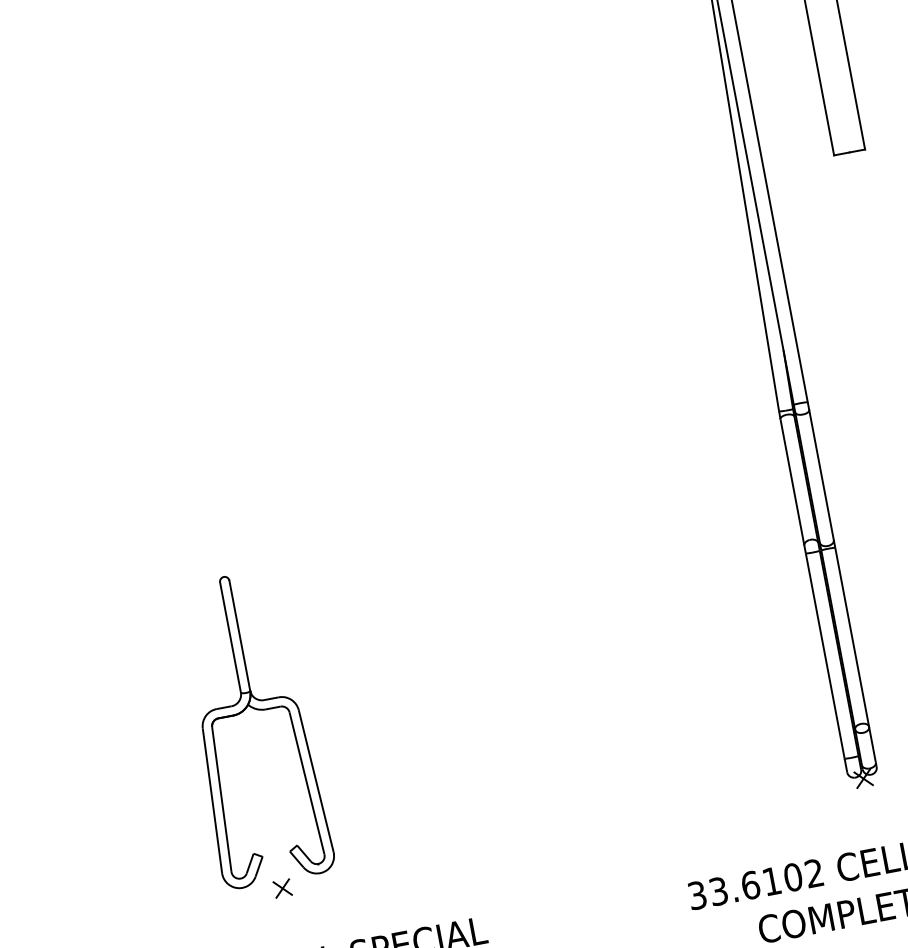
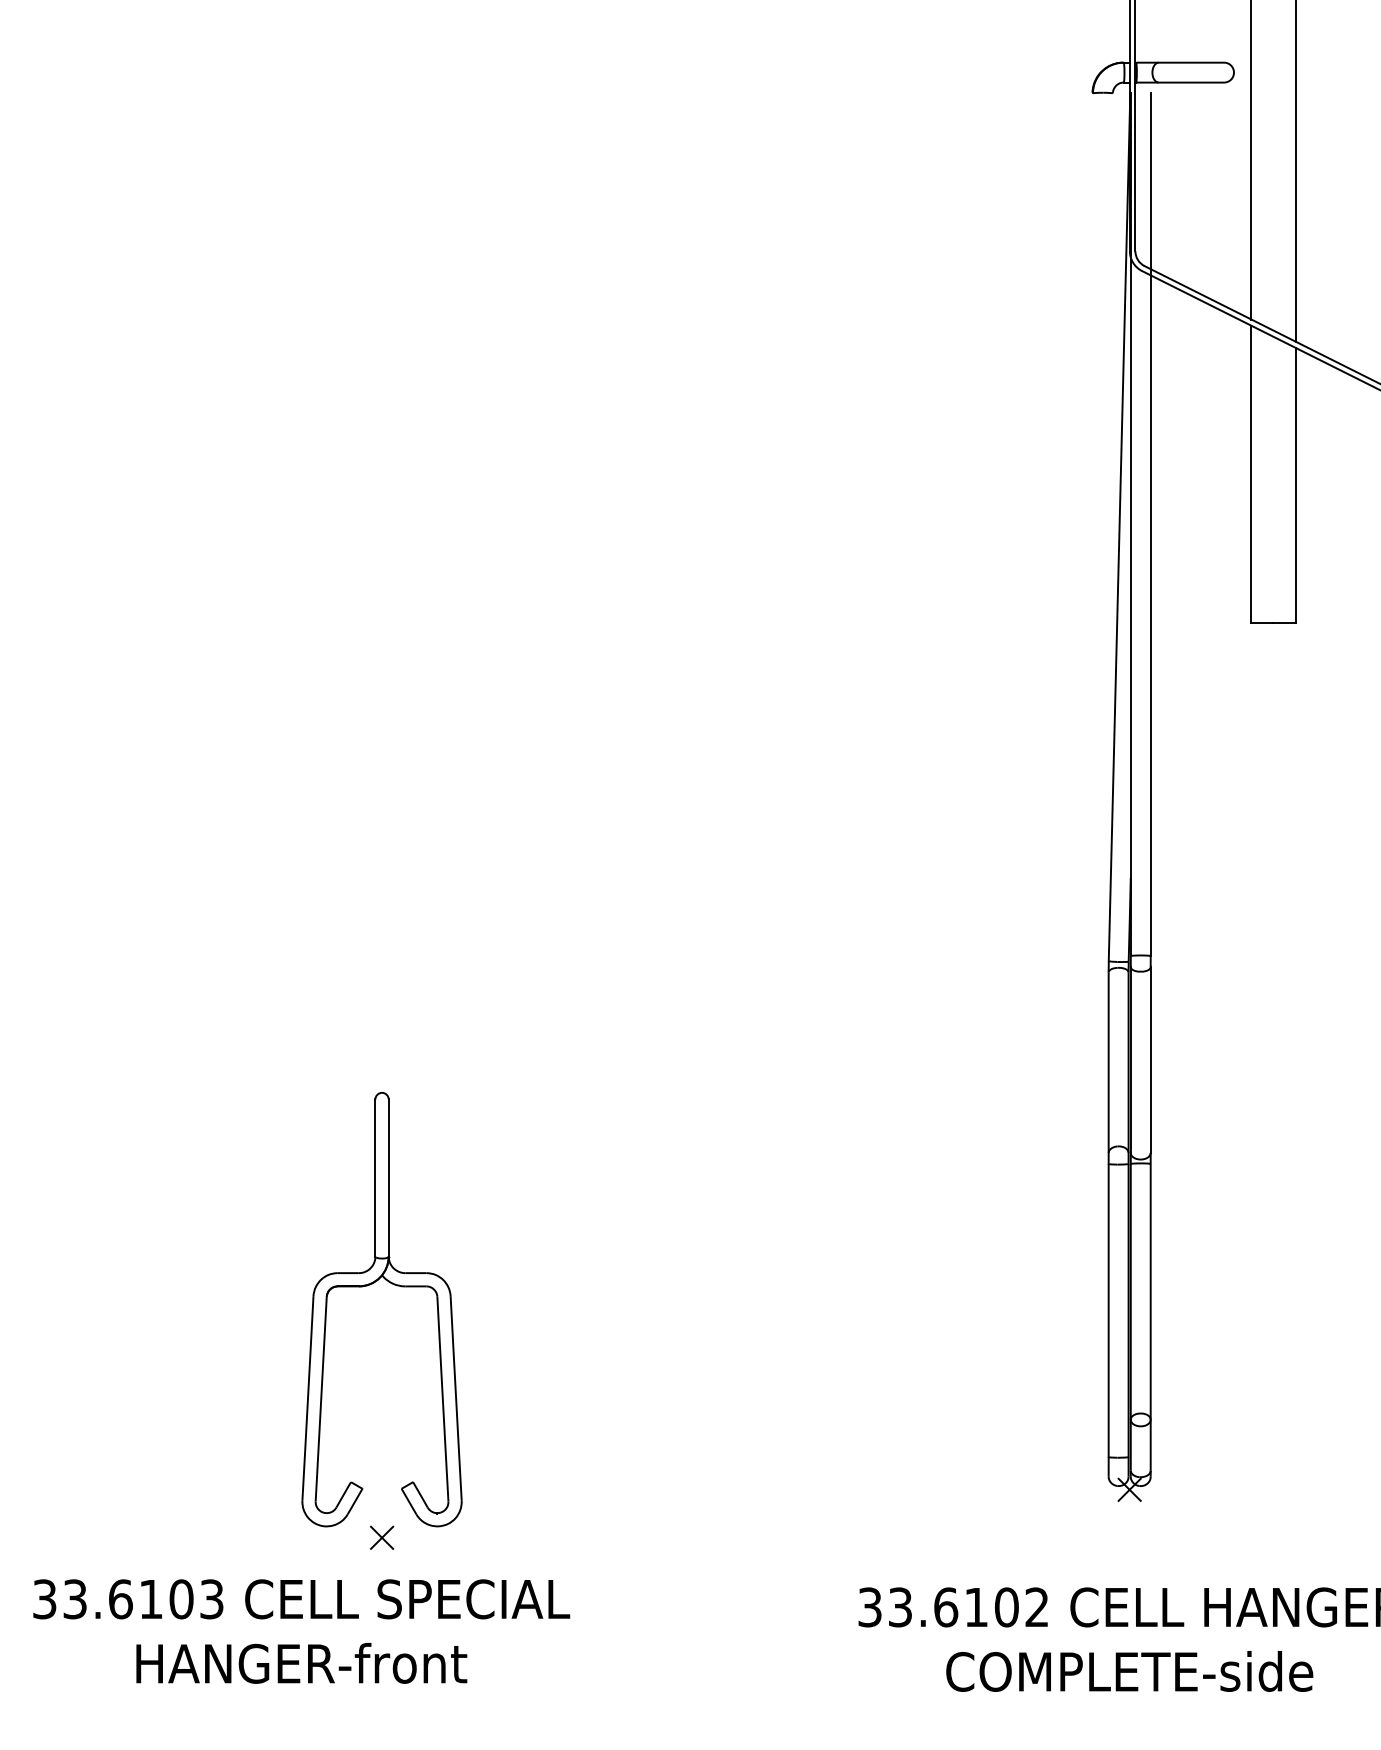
part: (241, 713) -> (370, 1285), moved

